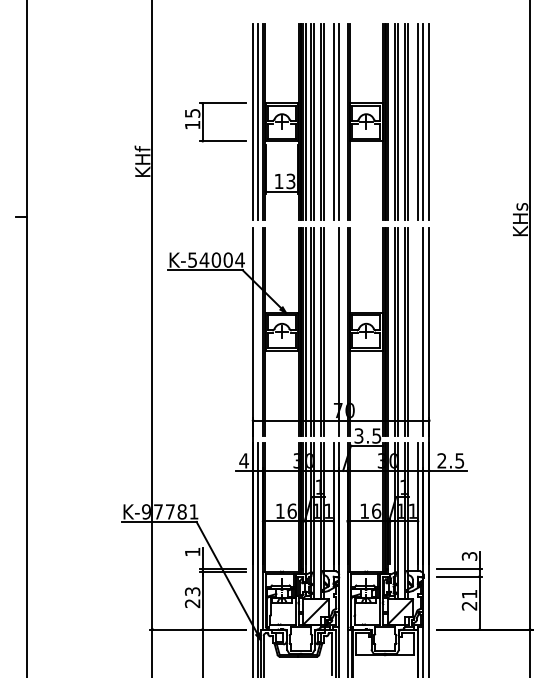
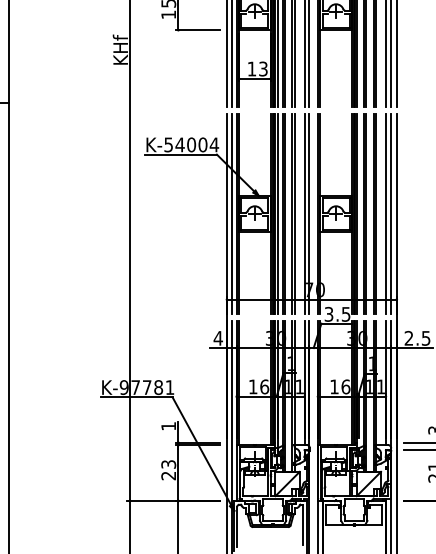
line: (258, 331) -> (232, 213), added
line: (333, 331) -> (304, 213), added
line: (418, 331) -> (386, 213), added

